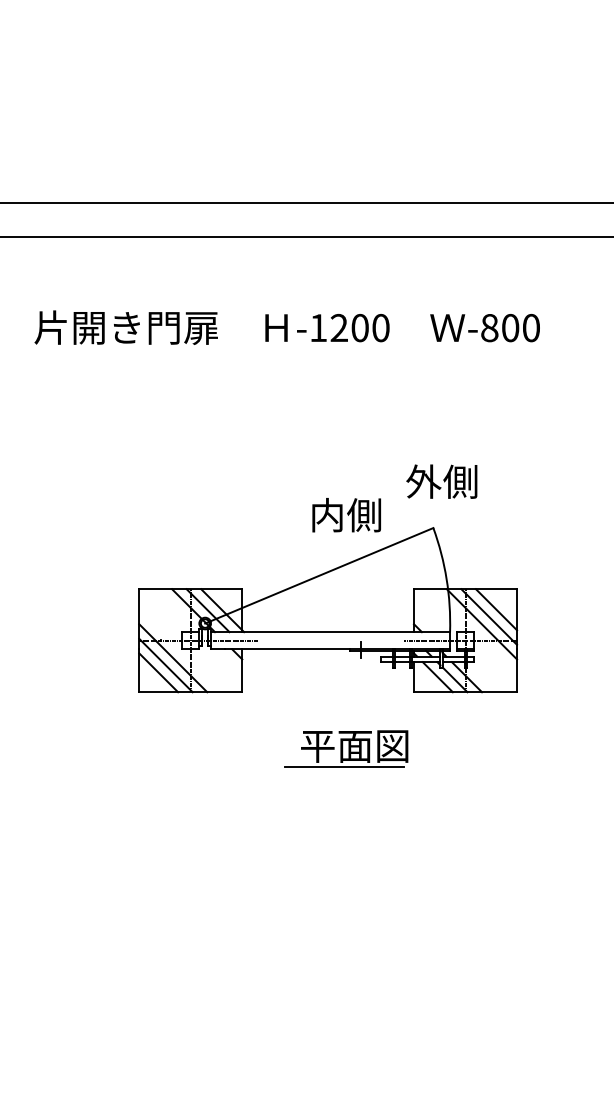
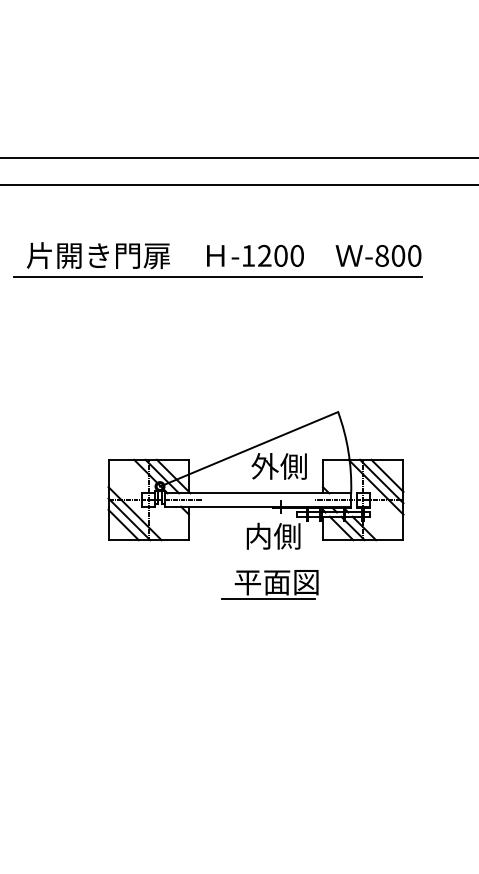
line: (279, 354) -> (218, 276), added
text: (441, 481) -> (278, 466), moved
text: (346, 515) -> (273, 536), moved

